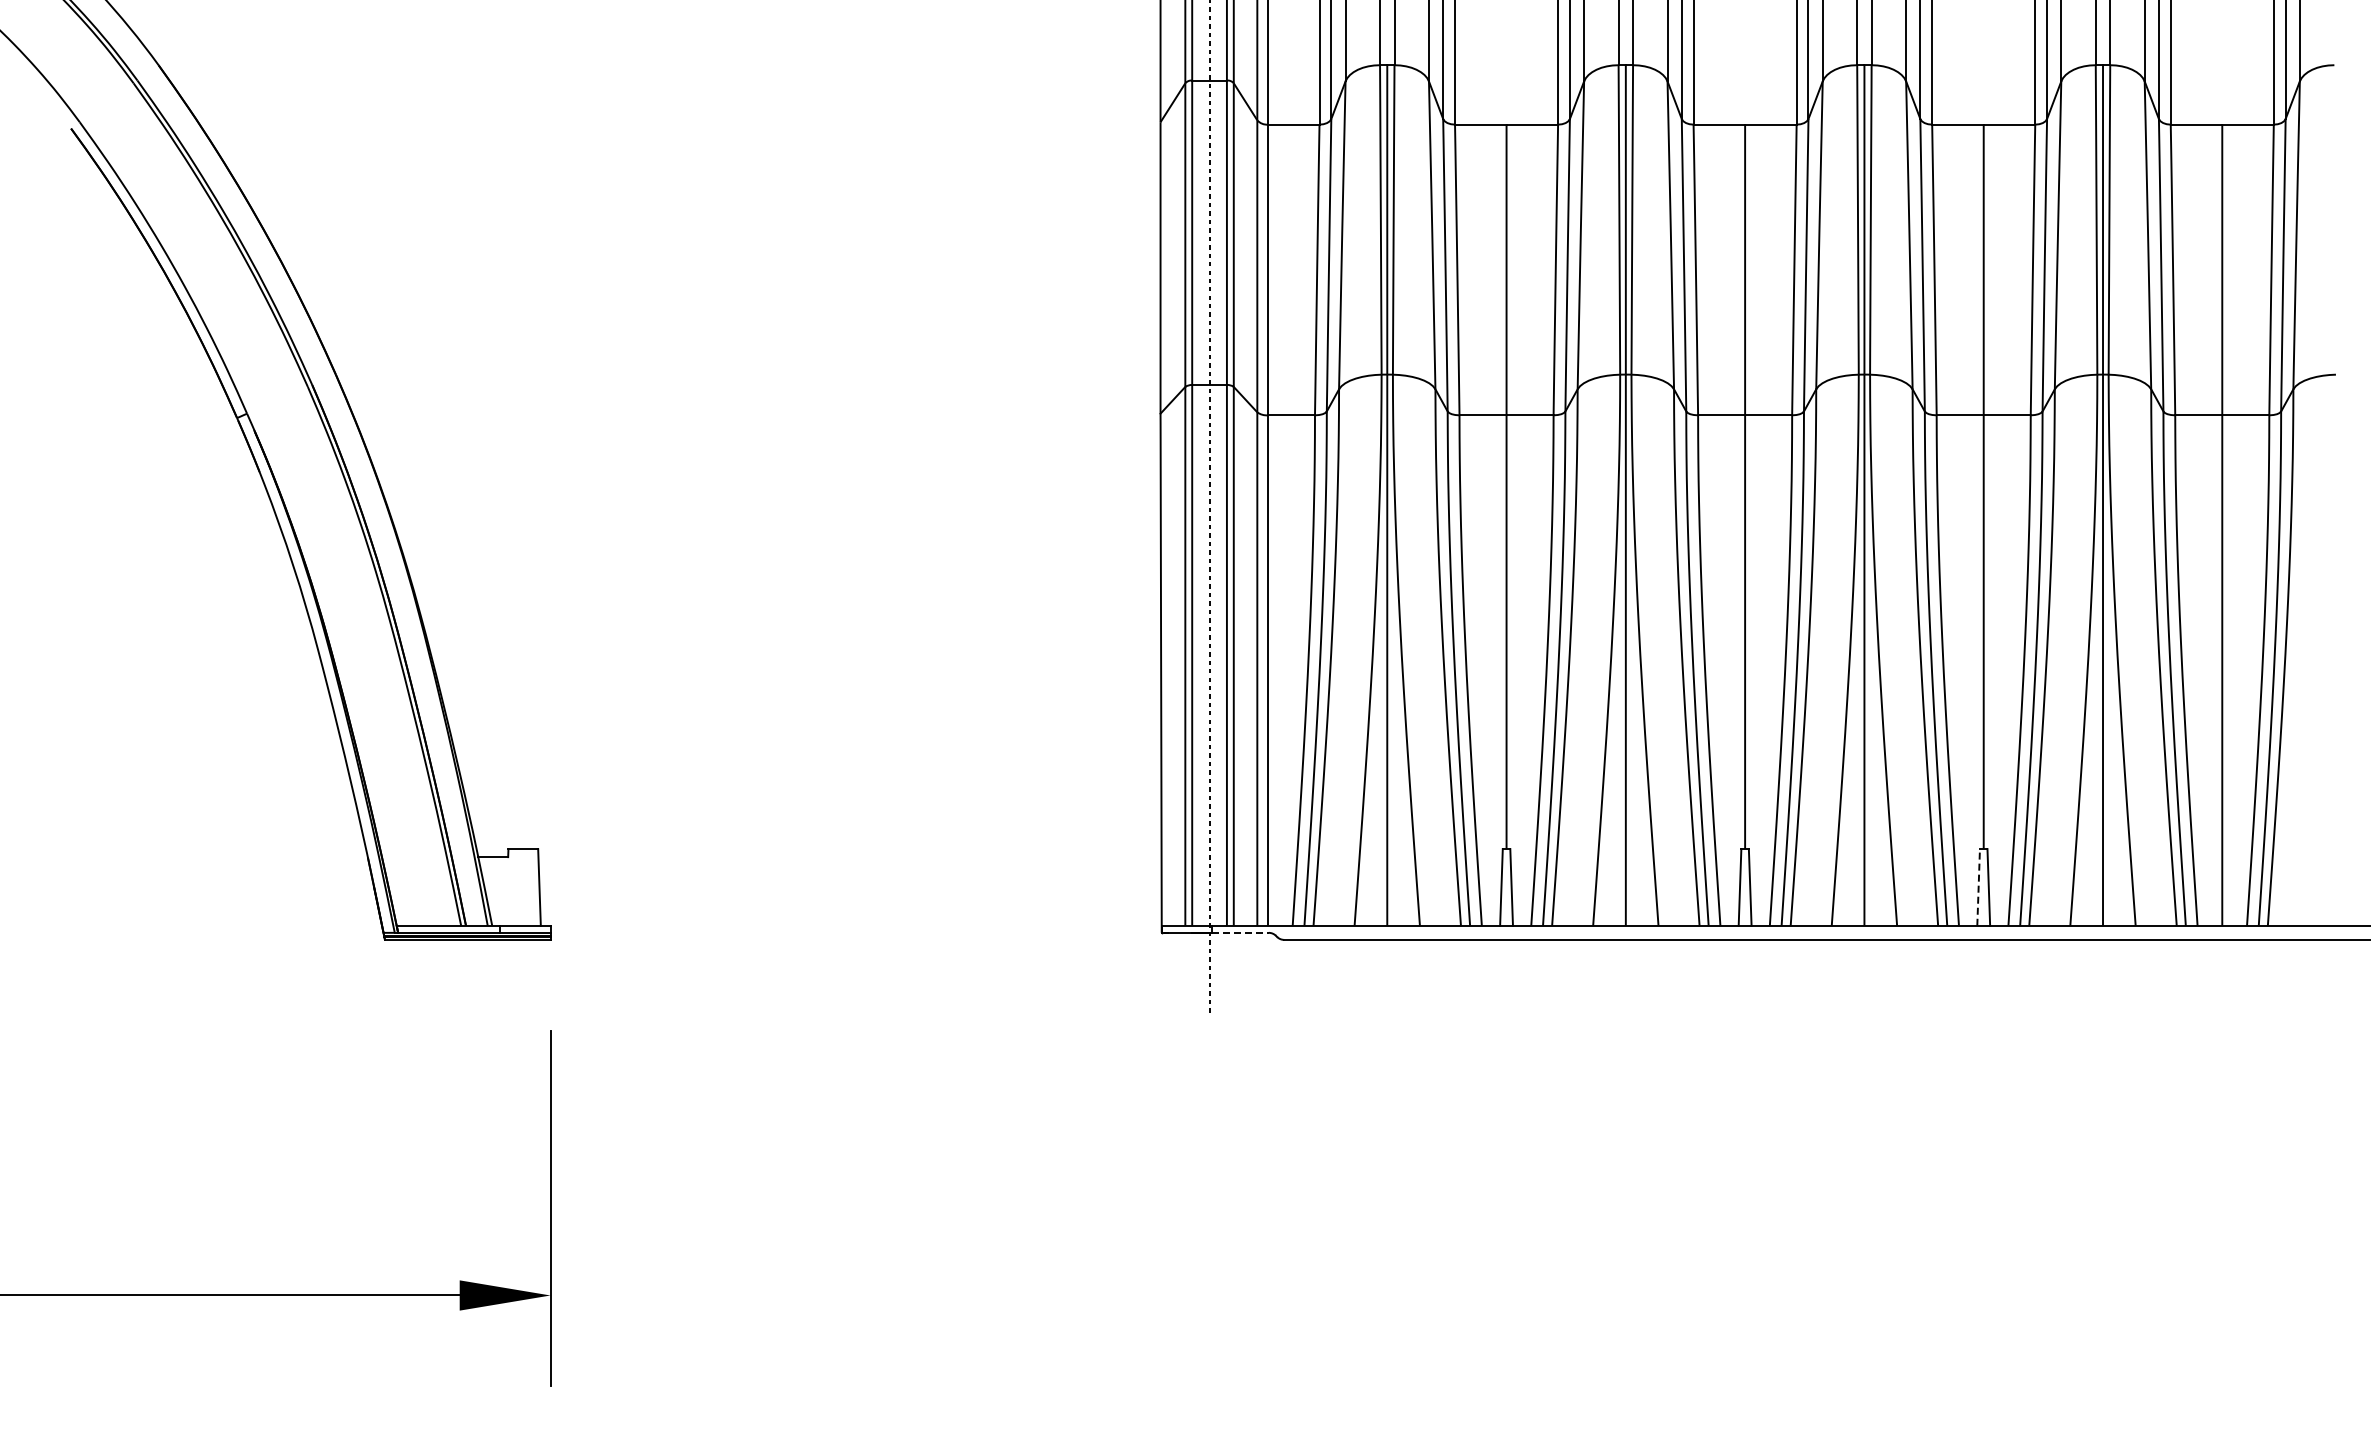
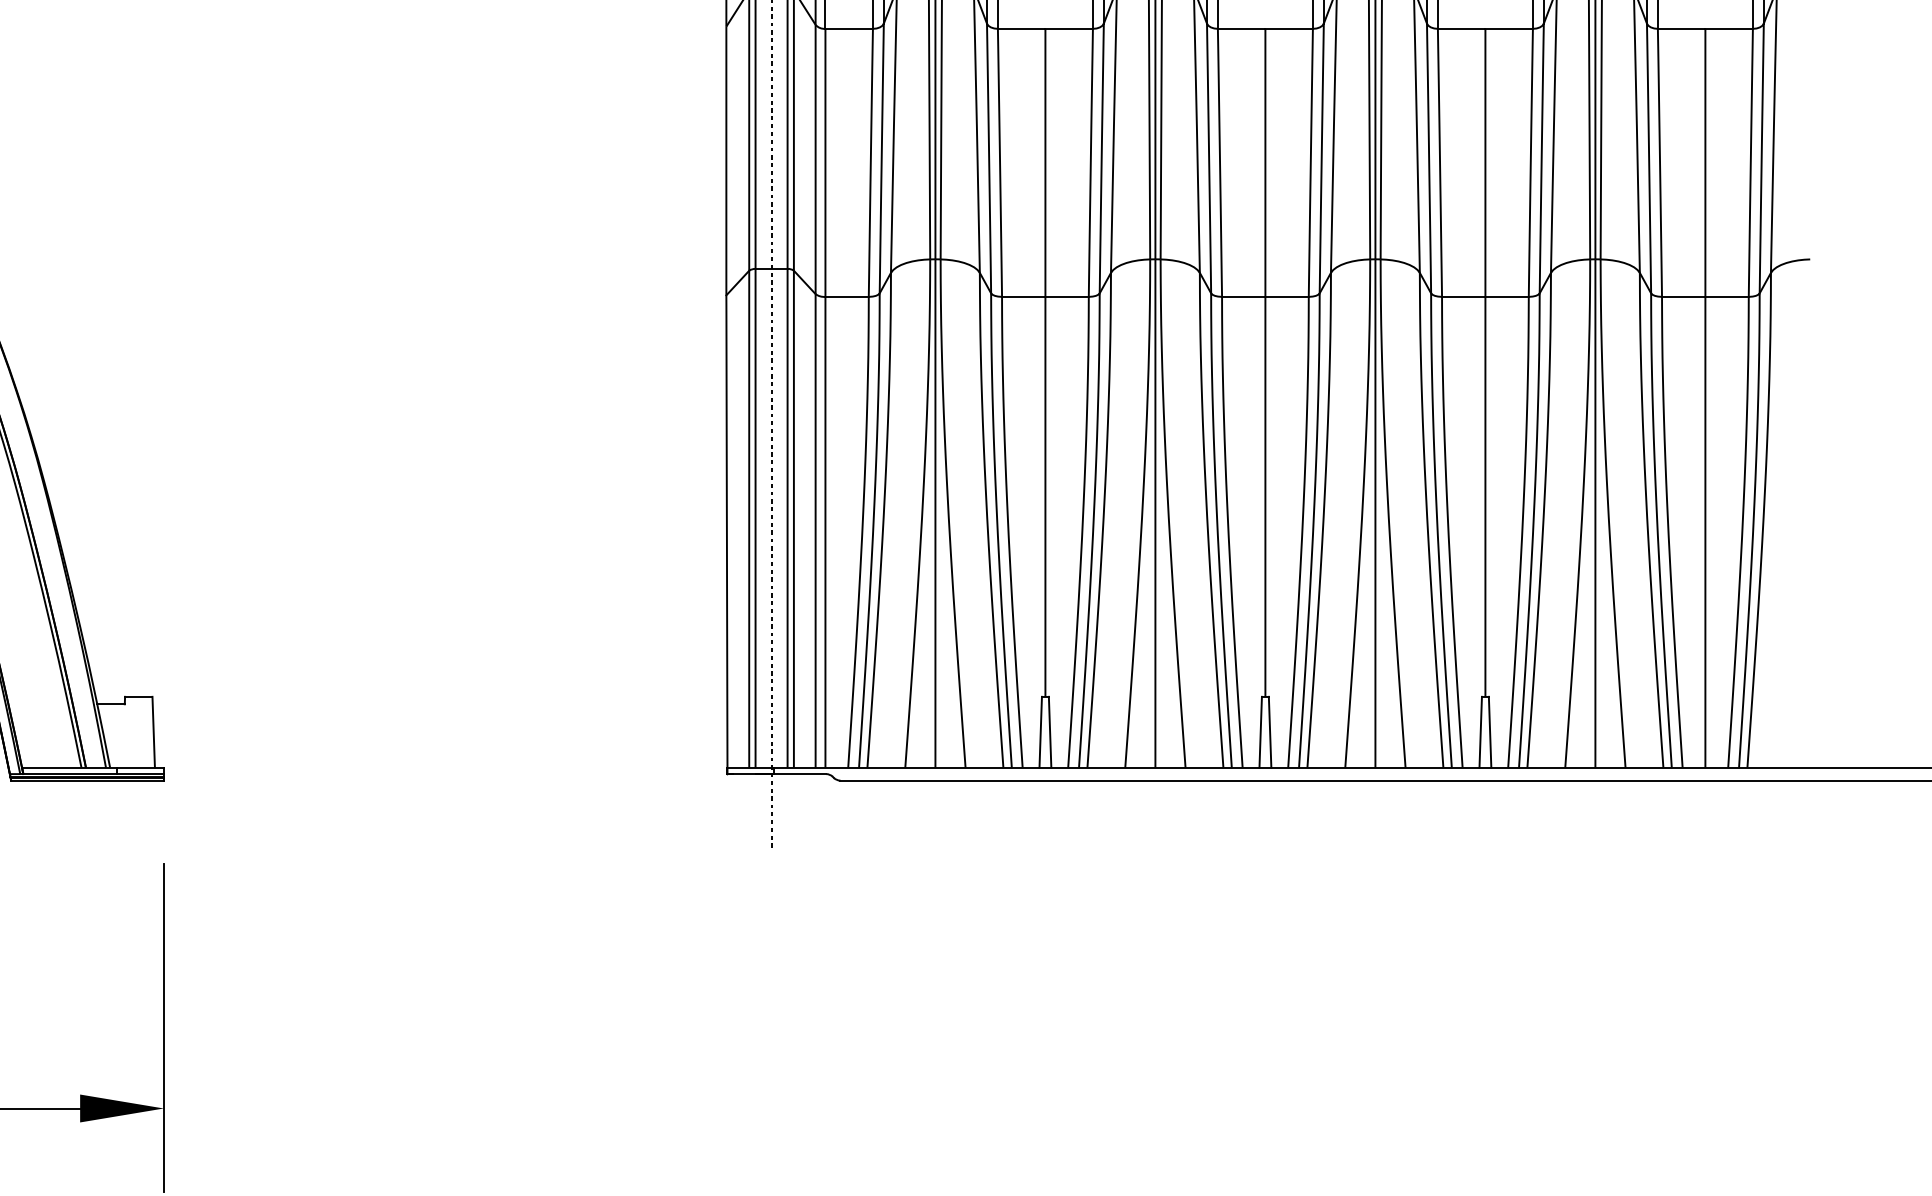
line: (1978, 886) -> (1480, 731), dashed -> solid
line: (1241, 932) -> (801, 773), dashed -> solid

